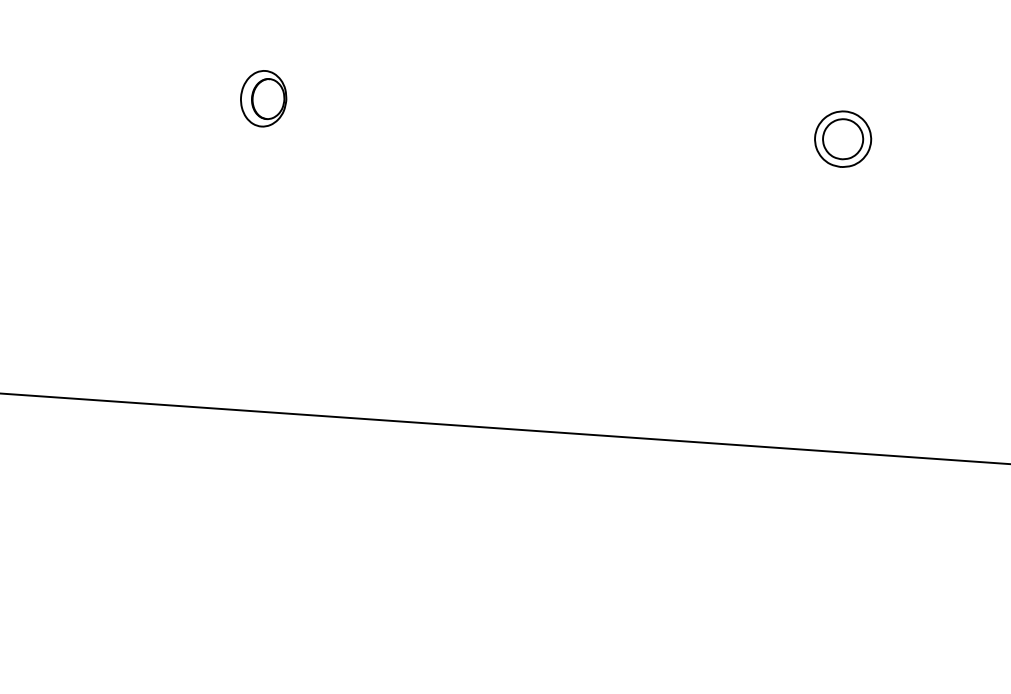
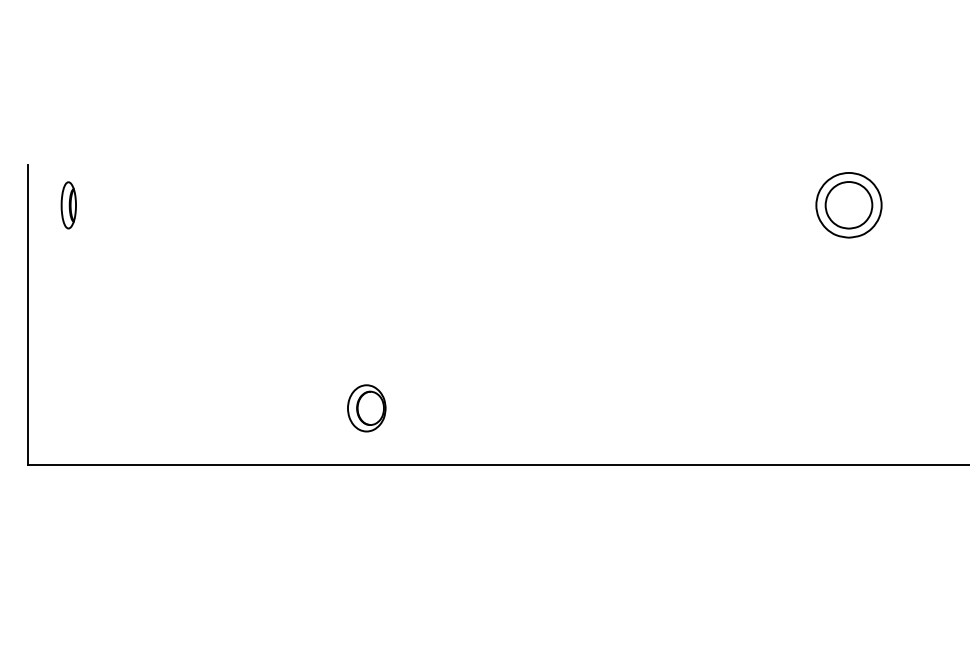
part: (263, 98) -> (366, 408), moved
part: (842, 139) -> (848, 205), size x1.4

